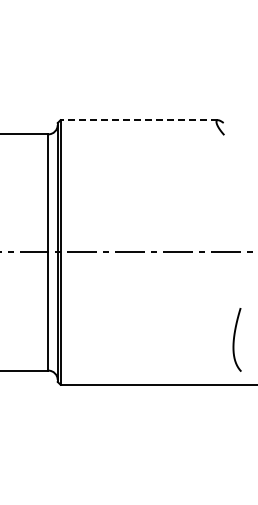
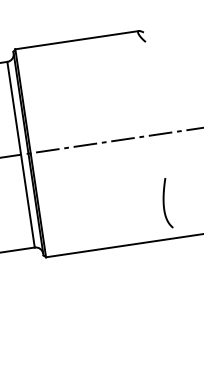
line: (139, 120) -> (77, 40), dashed -> solid
curve: (234, 339) -> (164, 203), moved

